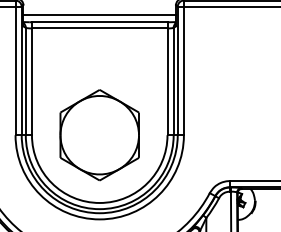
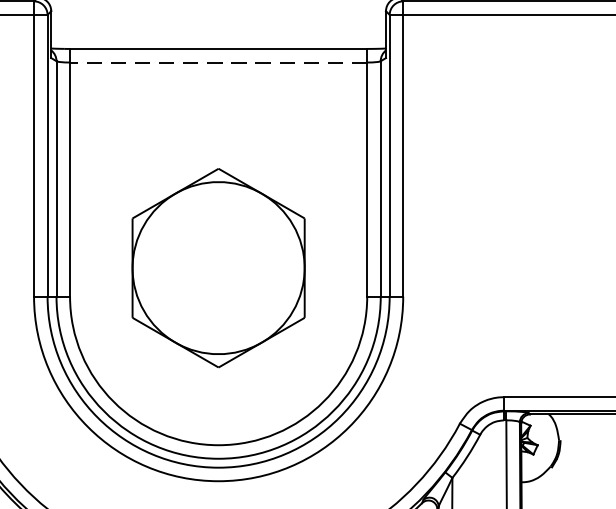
line: (99, 15) -> (218, 34), removed
line: (99, 28) -> (218, 62), solid -> dashed
part: (99, 135) -> (218, 268), moved

